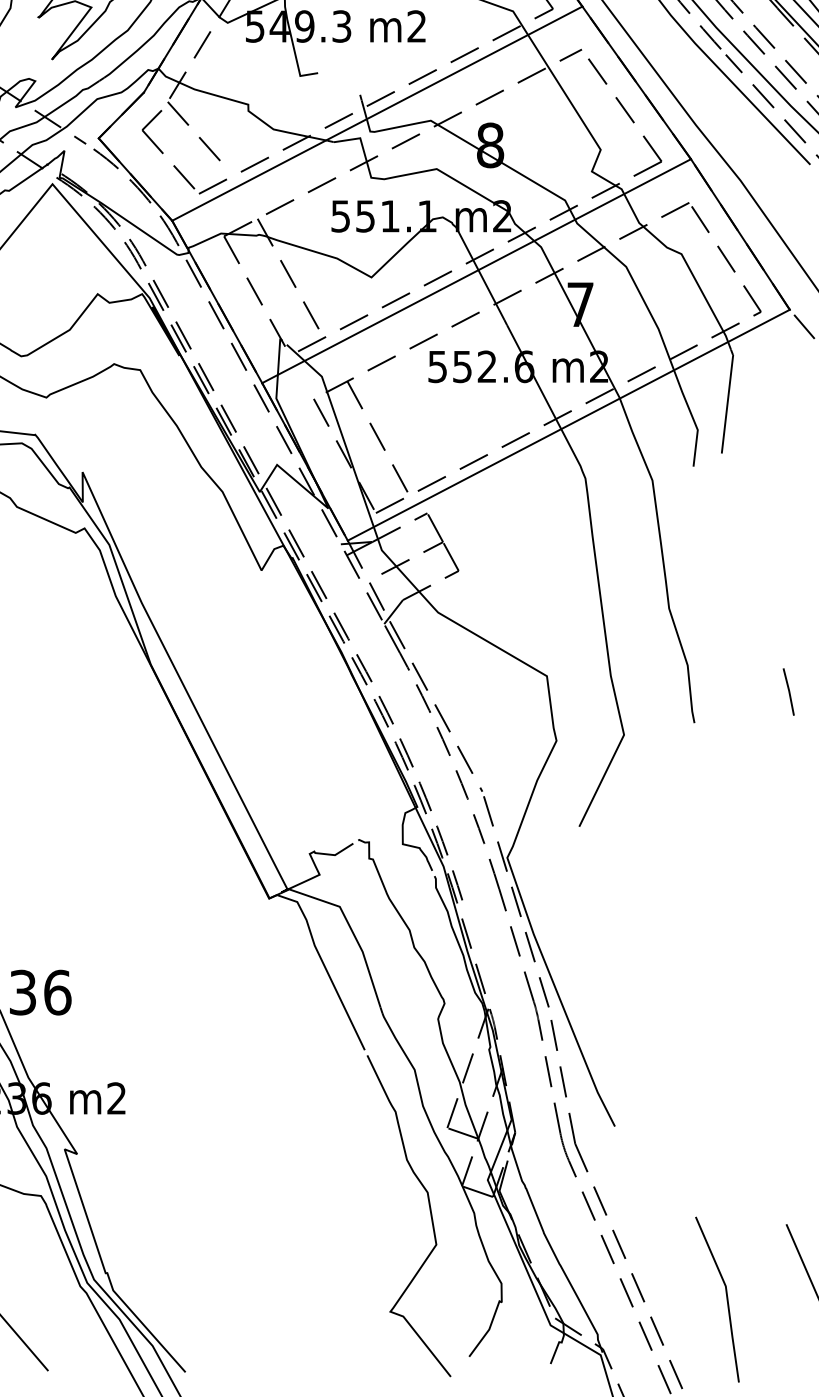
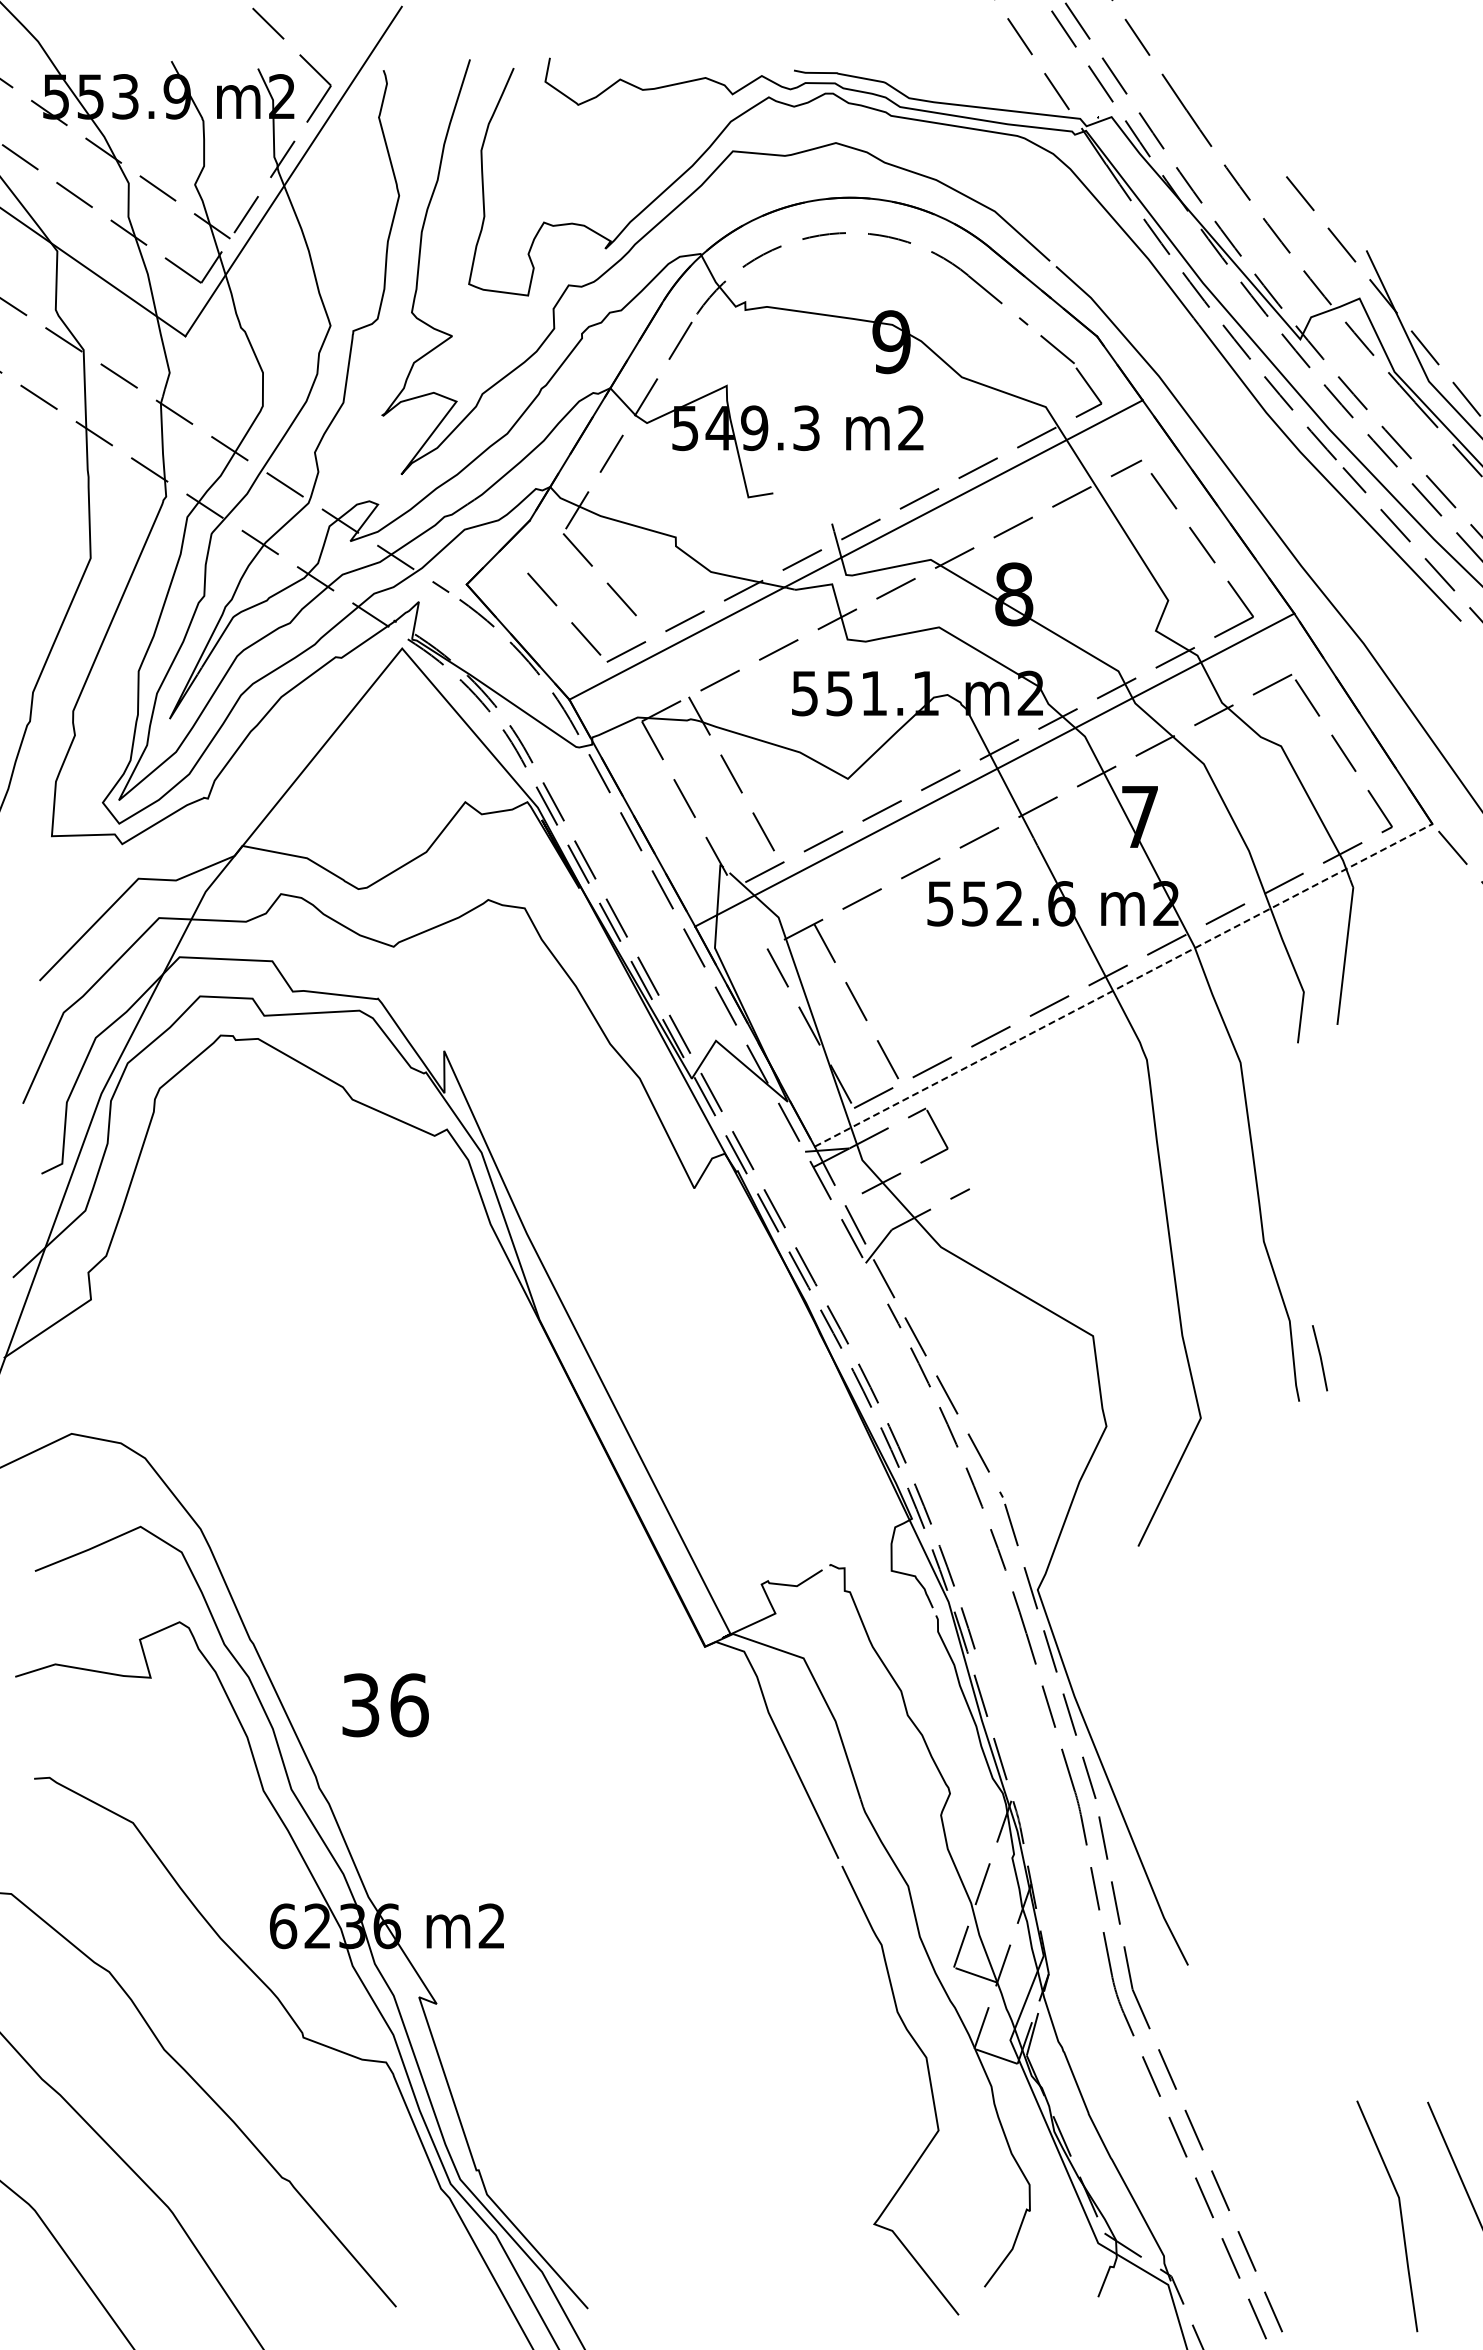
line: (151, 120) -> (540, 559), removed
line: (569, 425) -> (1124, 985), solid -> dashed
line: (450, 556) -> (958, 1168), removed
line: (390, 636) -> (874, 1280), removed
line: (789, 692) -> (1320, 1358), moved
text: (40, 992) -> (385, 1705), moved
line: (726, 1299) -> (1400, 2216), moved

